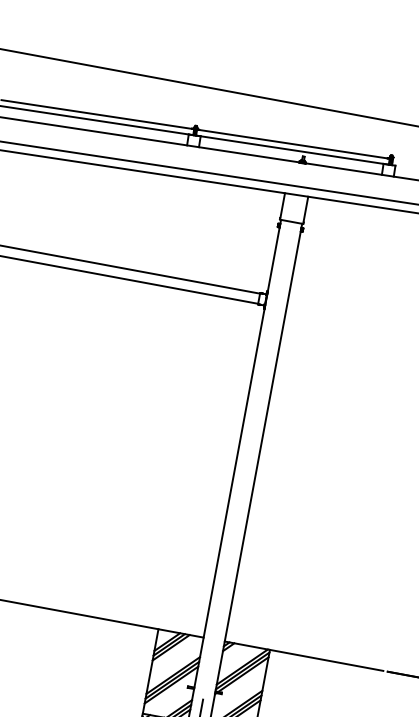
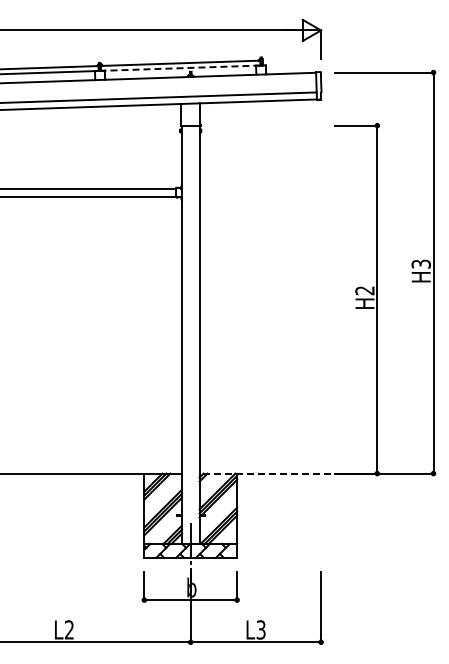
line: (292, 150) -> (180, 68), solid -> dashed
line: (304, 656) -> (265, 473), solid -> dashed

